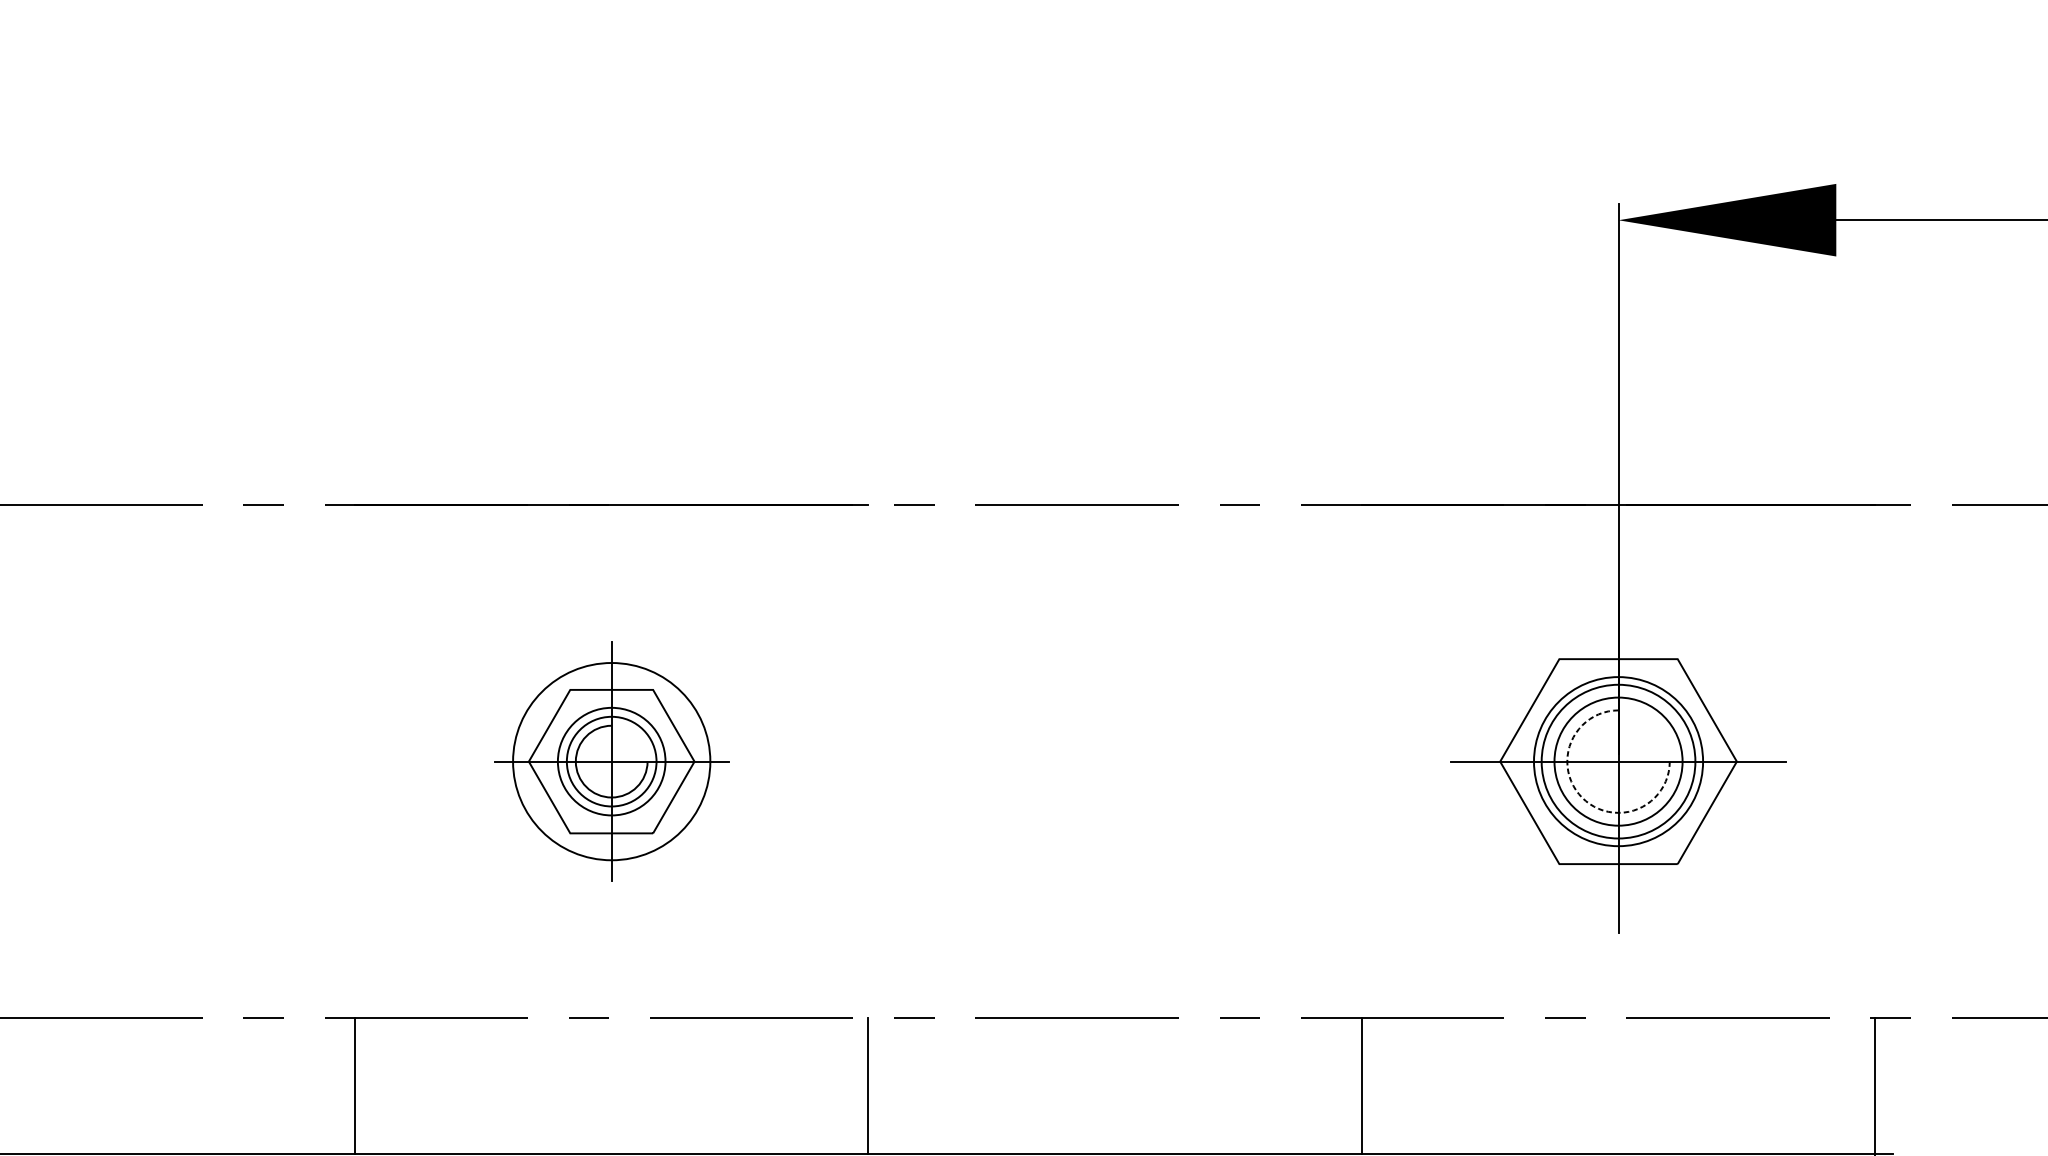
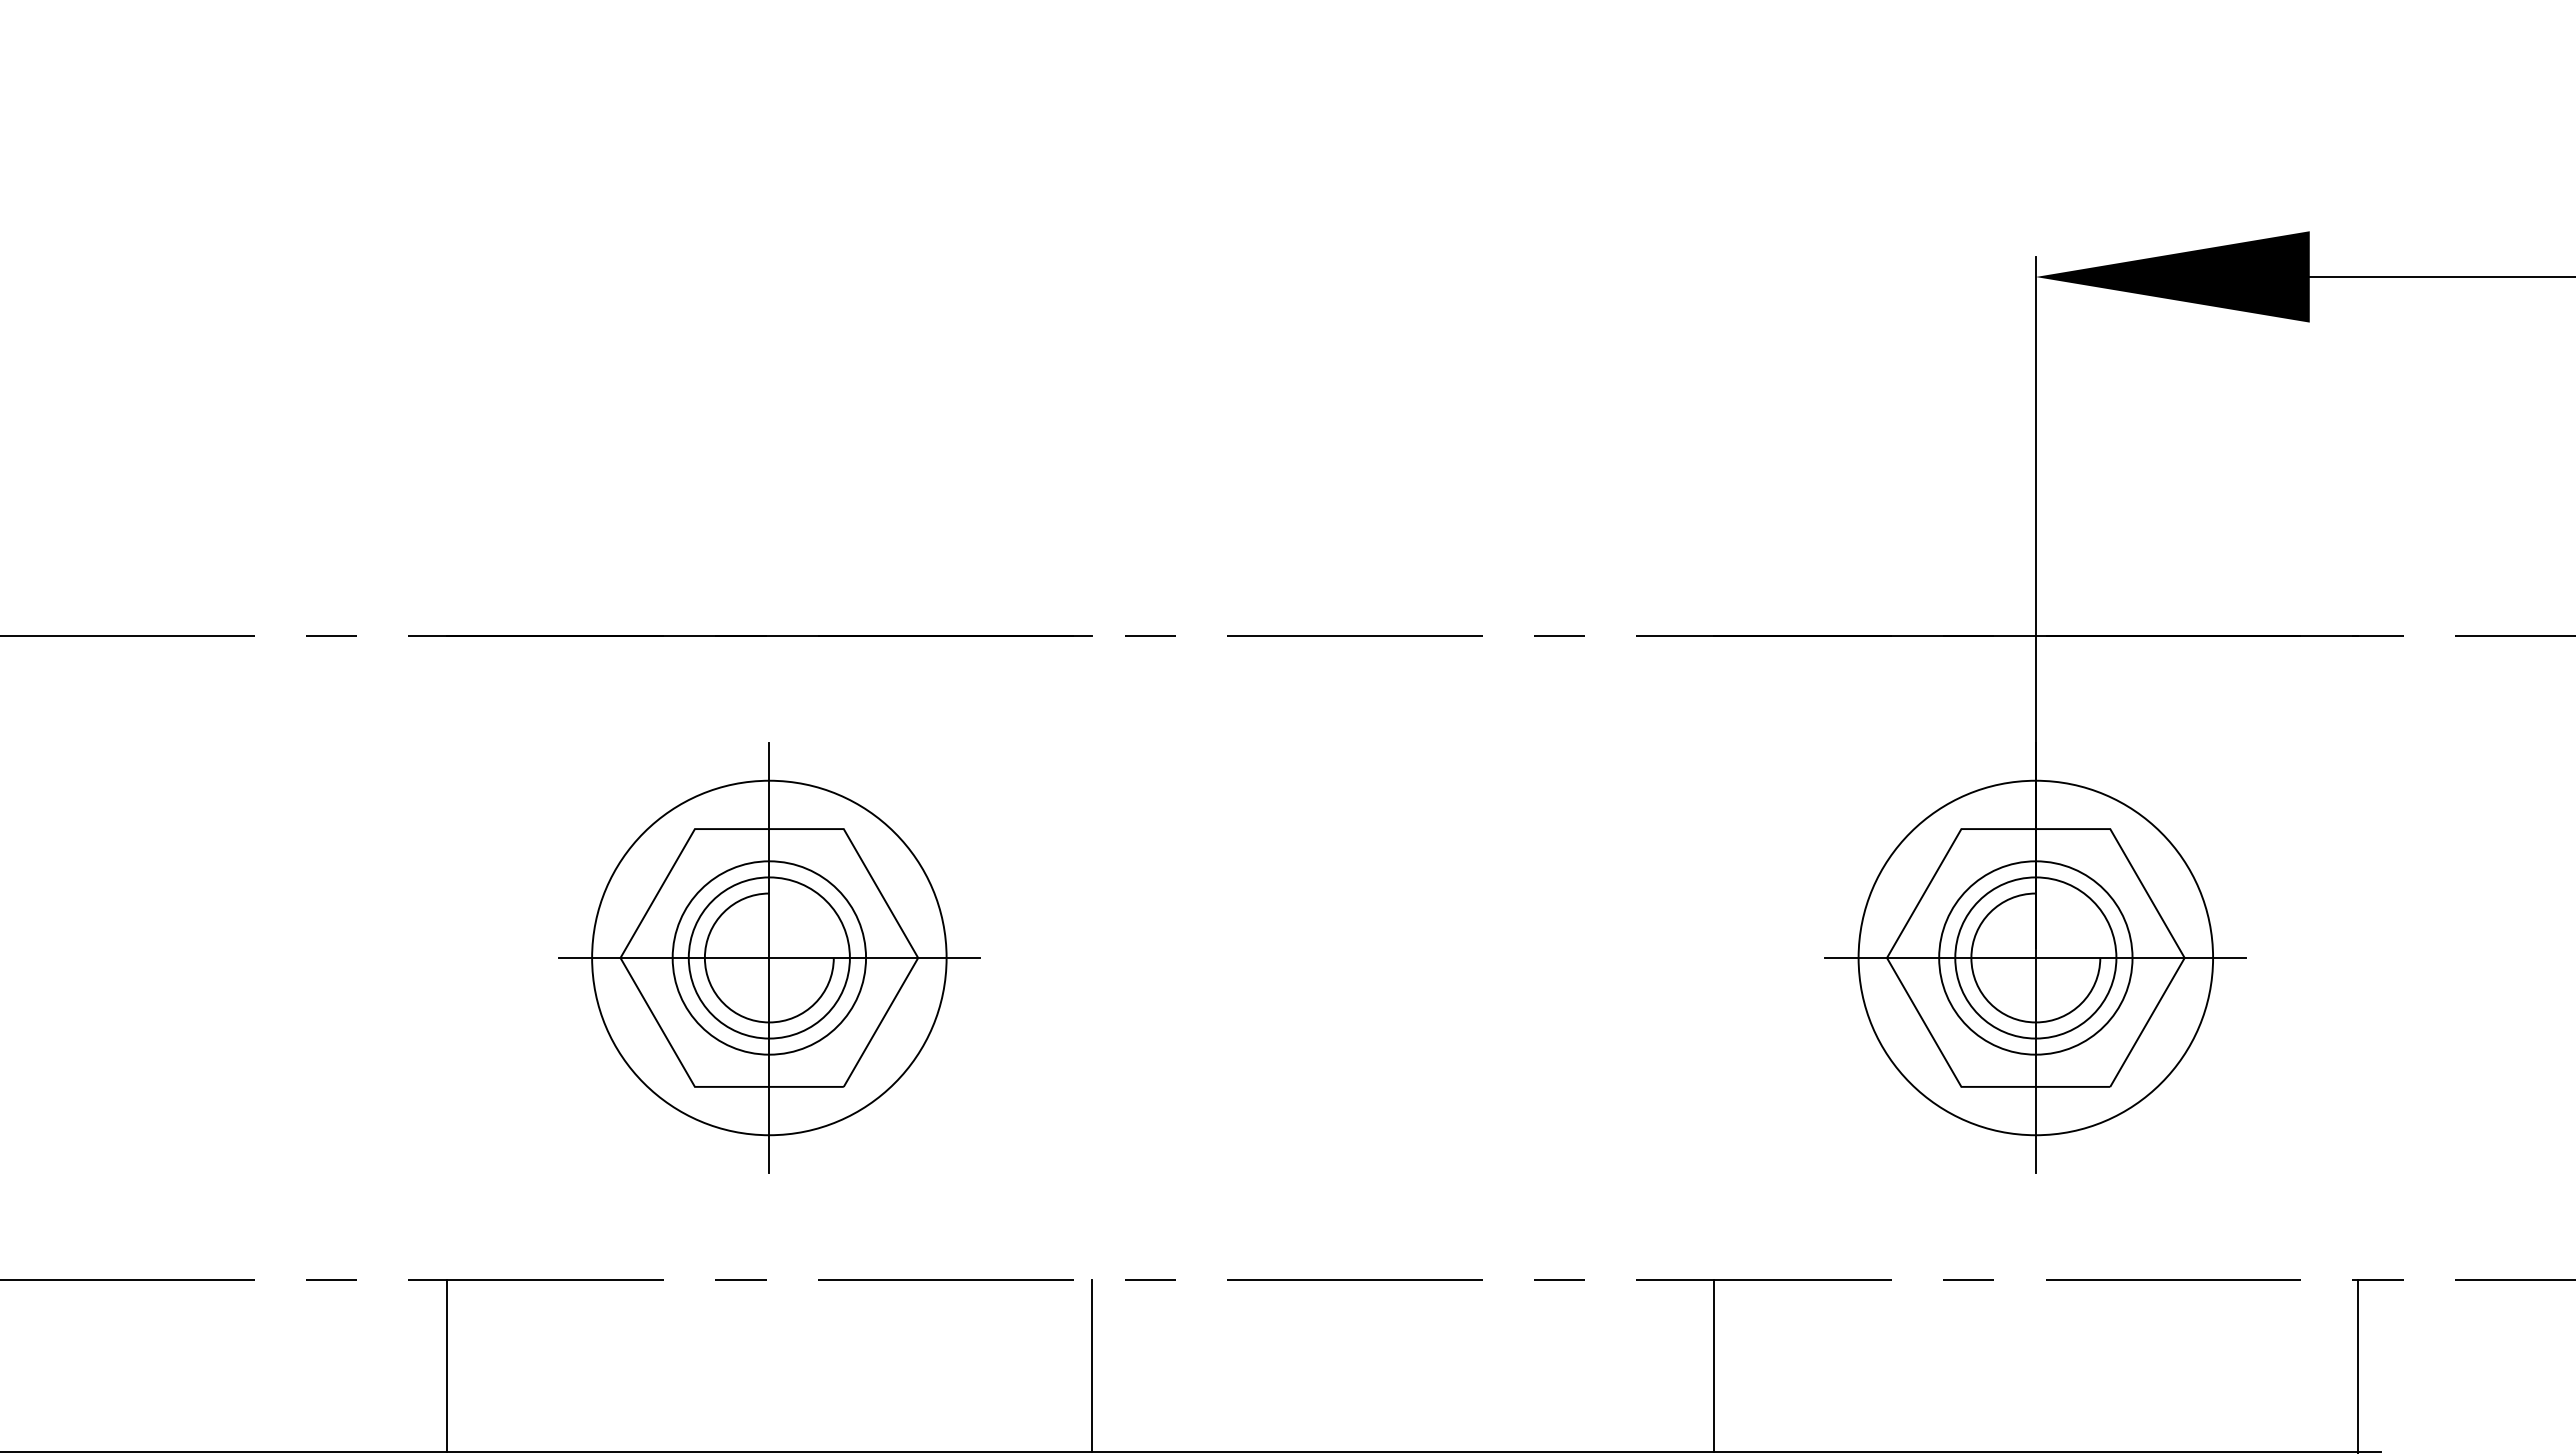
part: (611, 761) -> (769, 957), size x1.43
circle: (1618, 761) -> (2035, 957), size x1.67
arc: (1582, 797) -> (1990, 1003), dashed -> solid

